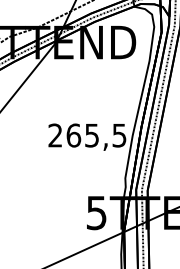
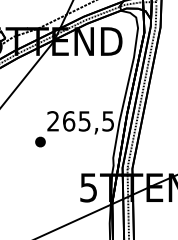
part: (40, 159) -> (40, 141), added

